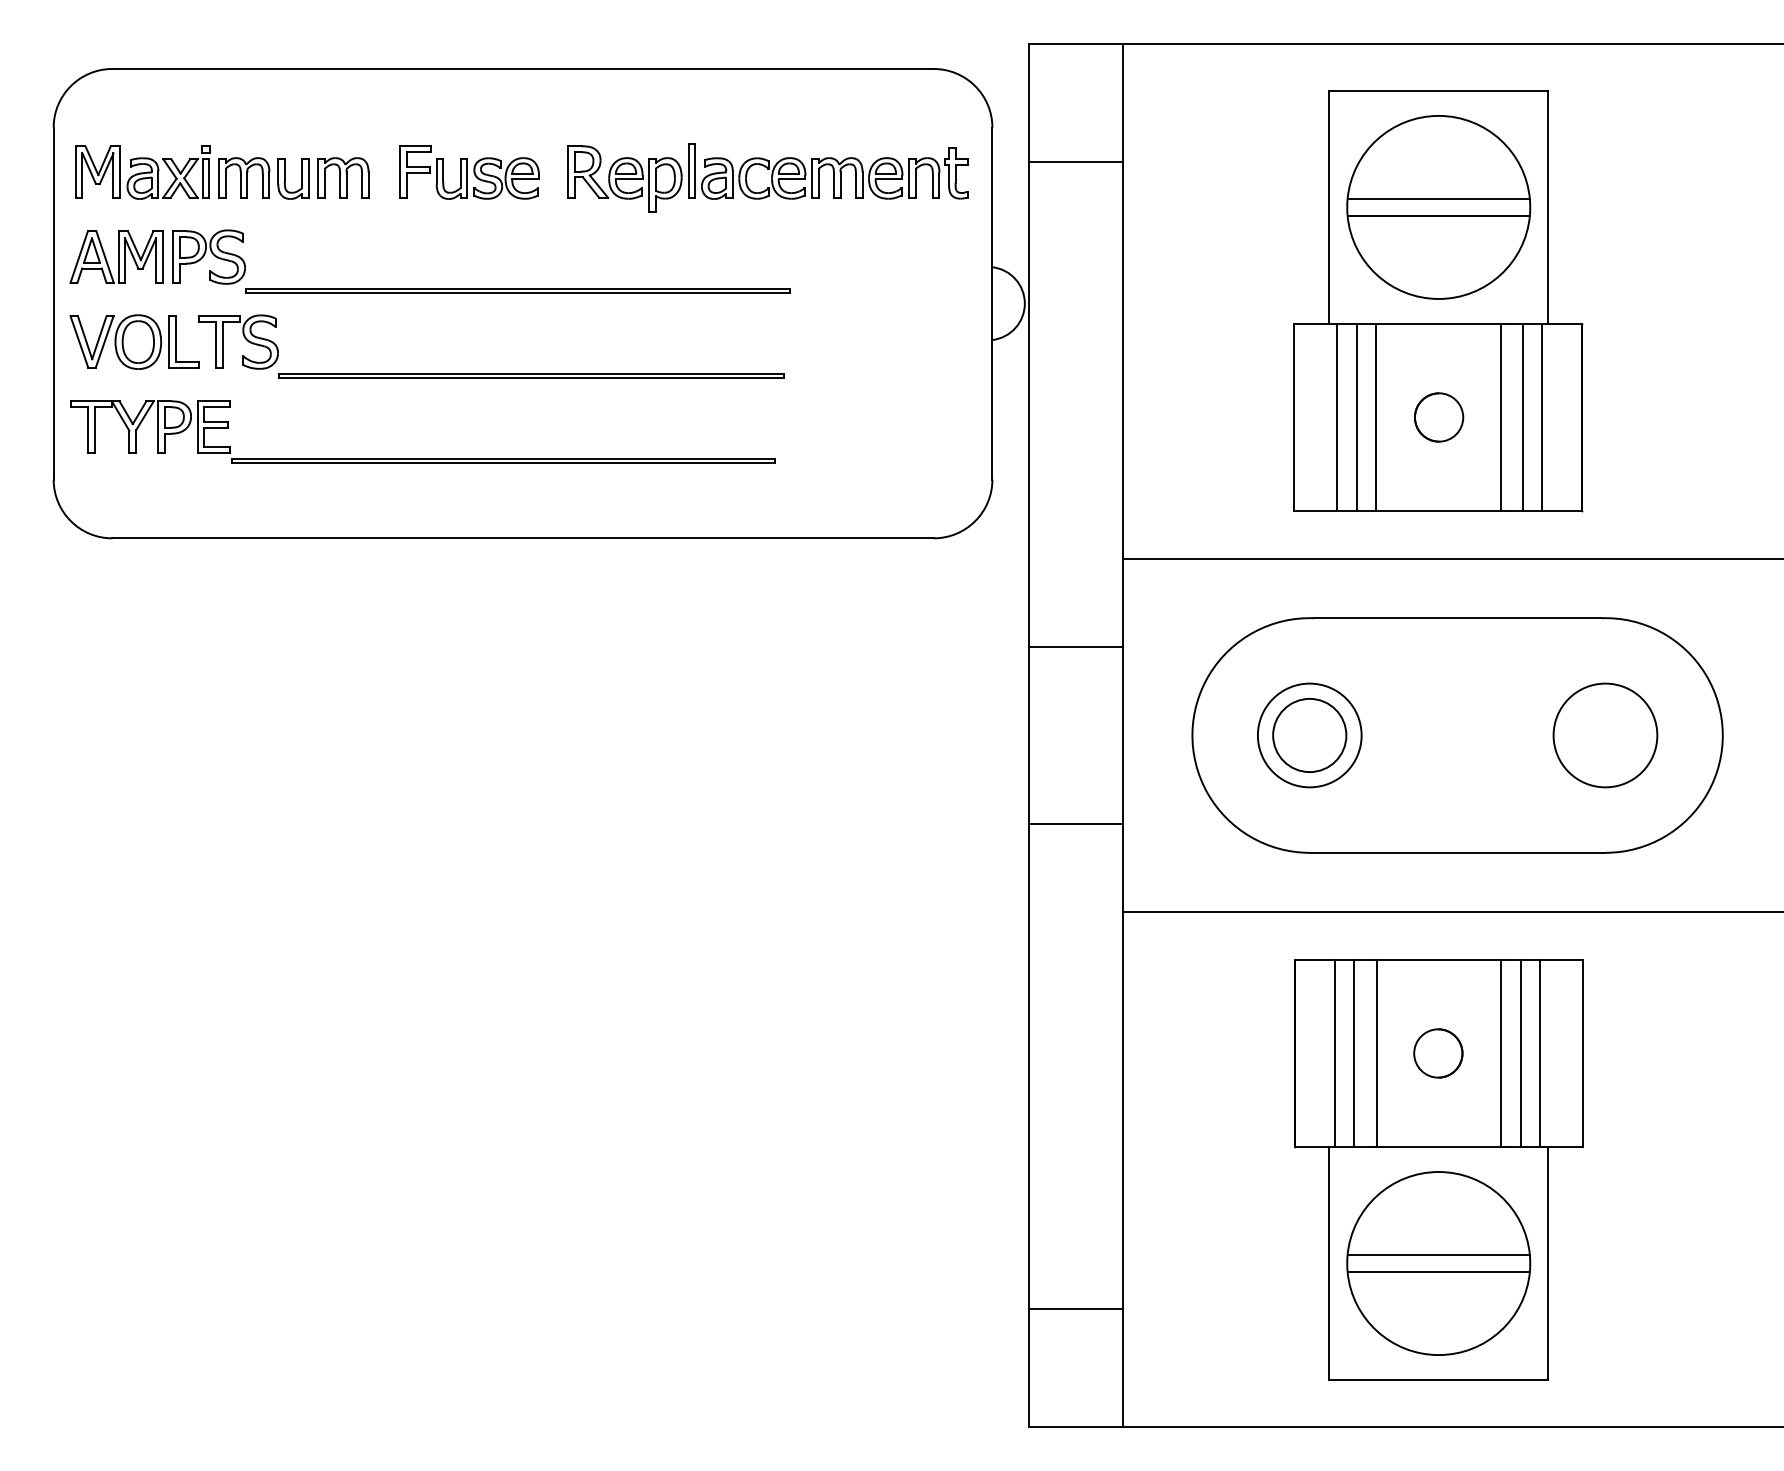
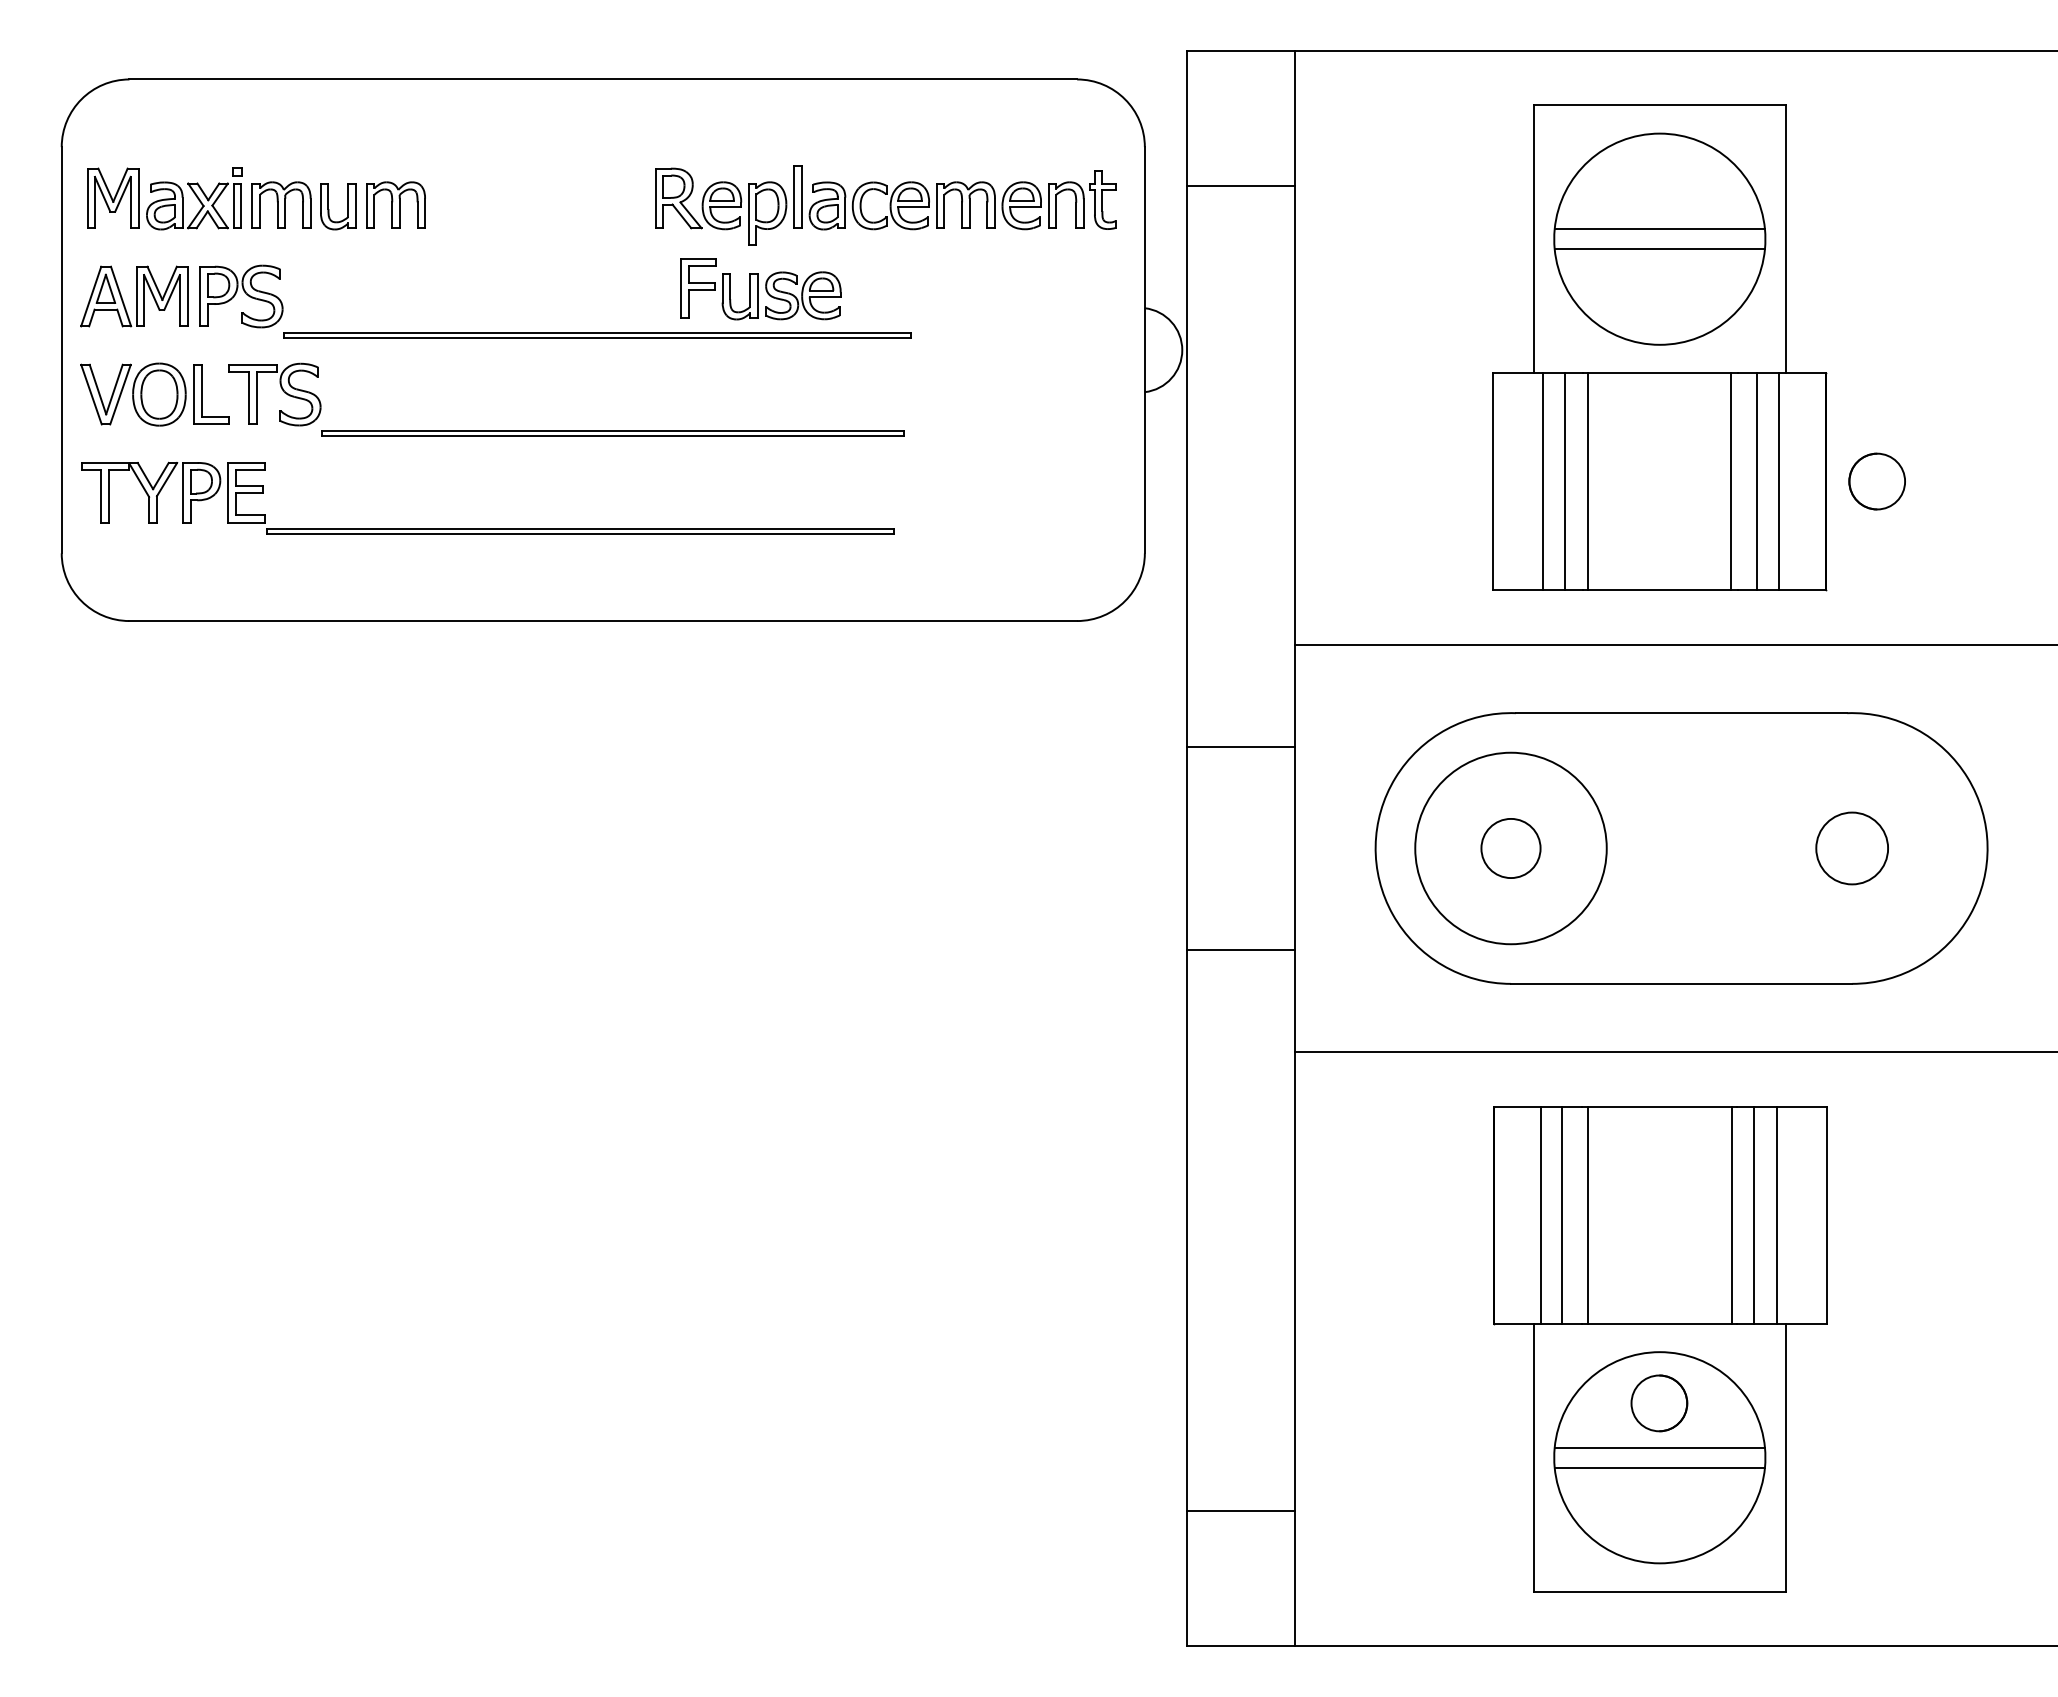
part: (469, 173) -> (760, 289), moved
part: (1438, 417) -> (1876, 481), moved
circle: (1309, 735) -> (1510, 848), size x0.7
circle: (1309, 735) -> (1510, 848), size x1.6
circle: (1605, 735) -> (1852, 848), size x0.6
part: (1438, 1053) -> (1659, 1403), moved

